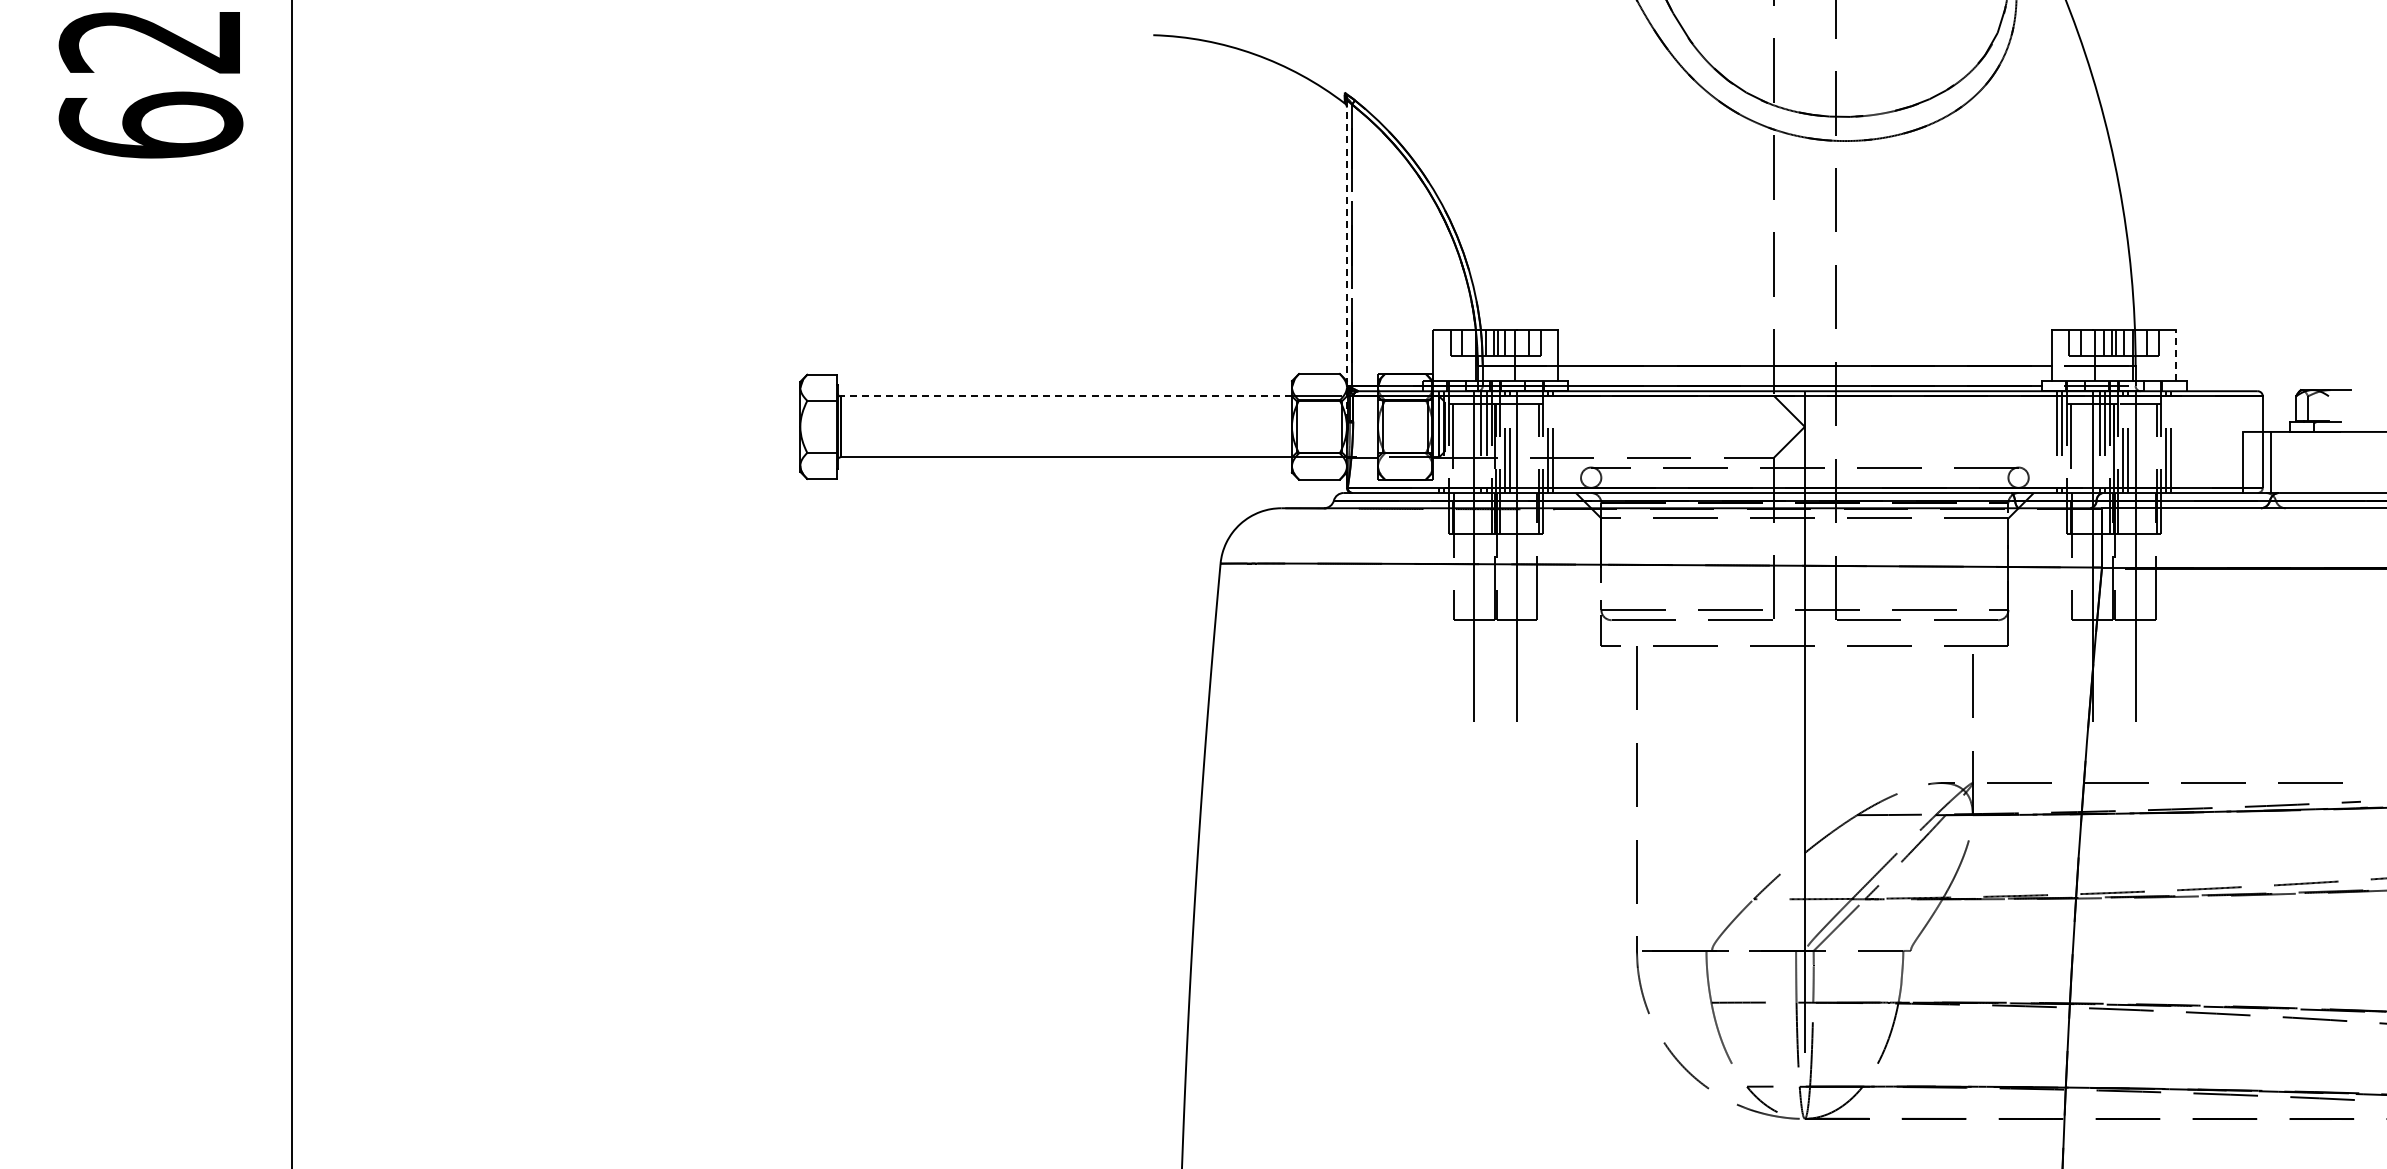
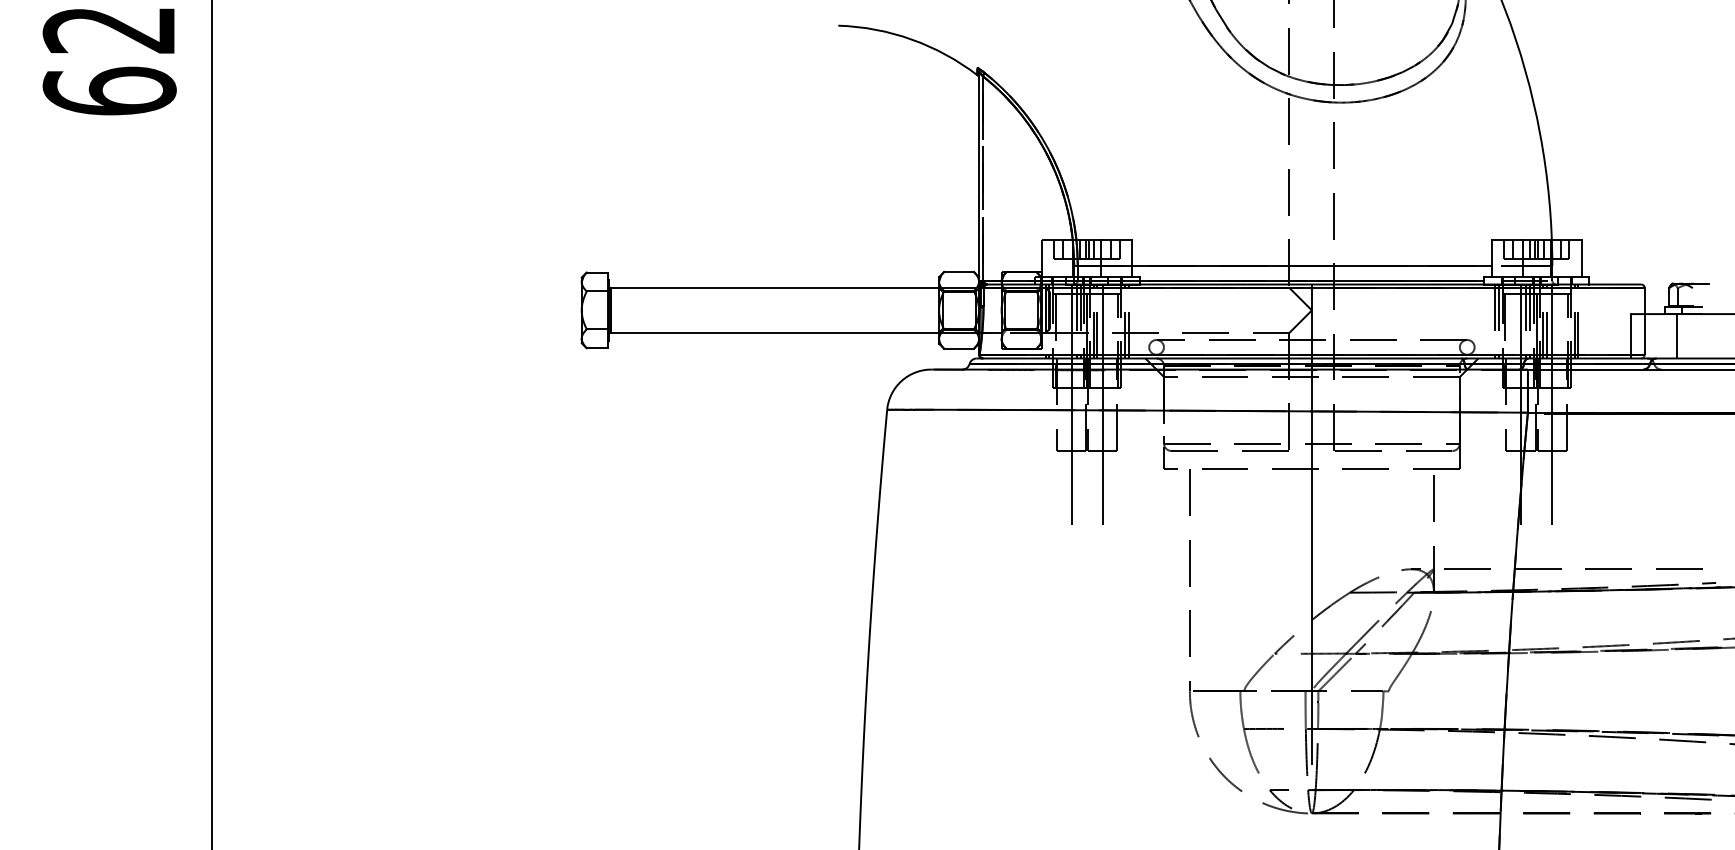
line: (1346, 260) -> (978, 189), dashed -> solid
line: (2176, 355) -> (1582, 258), dashed -> solid
line: (1066, 396) -> (775, 288), dashed -> solid
line: (2270, 462) -> (1677, 336), moved

